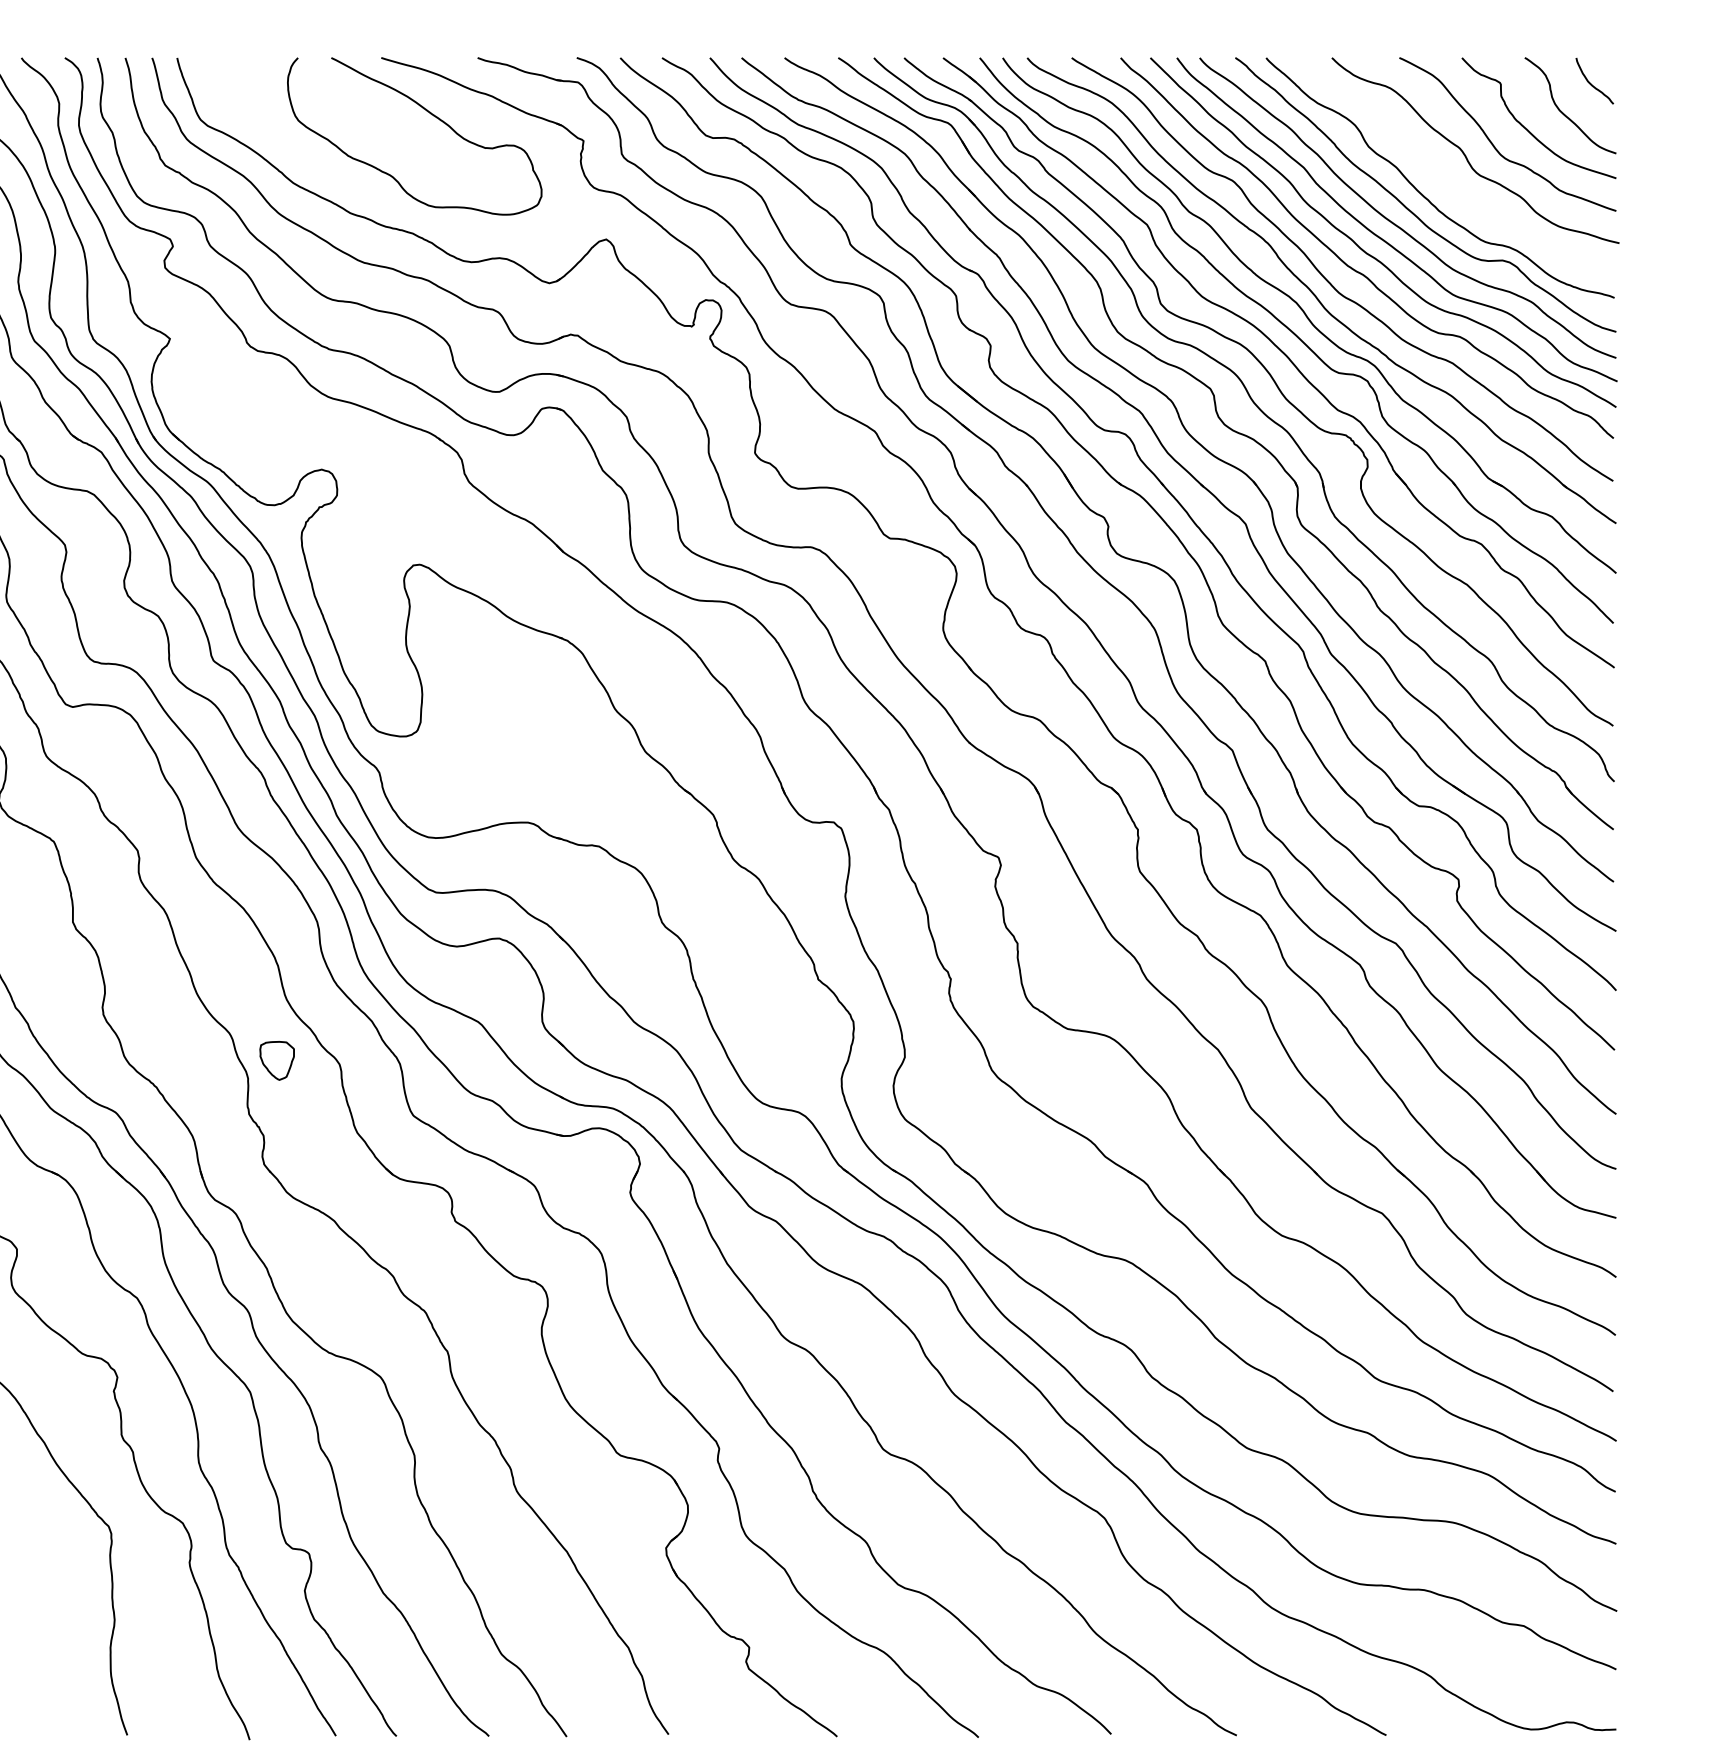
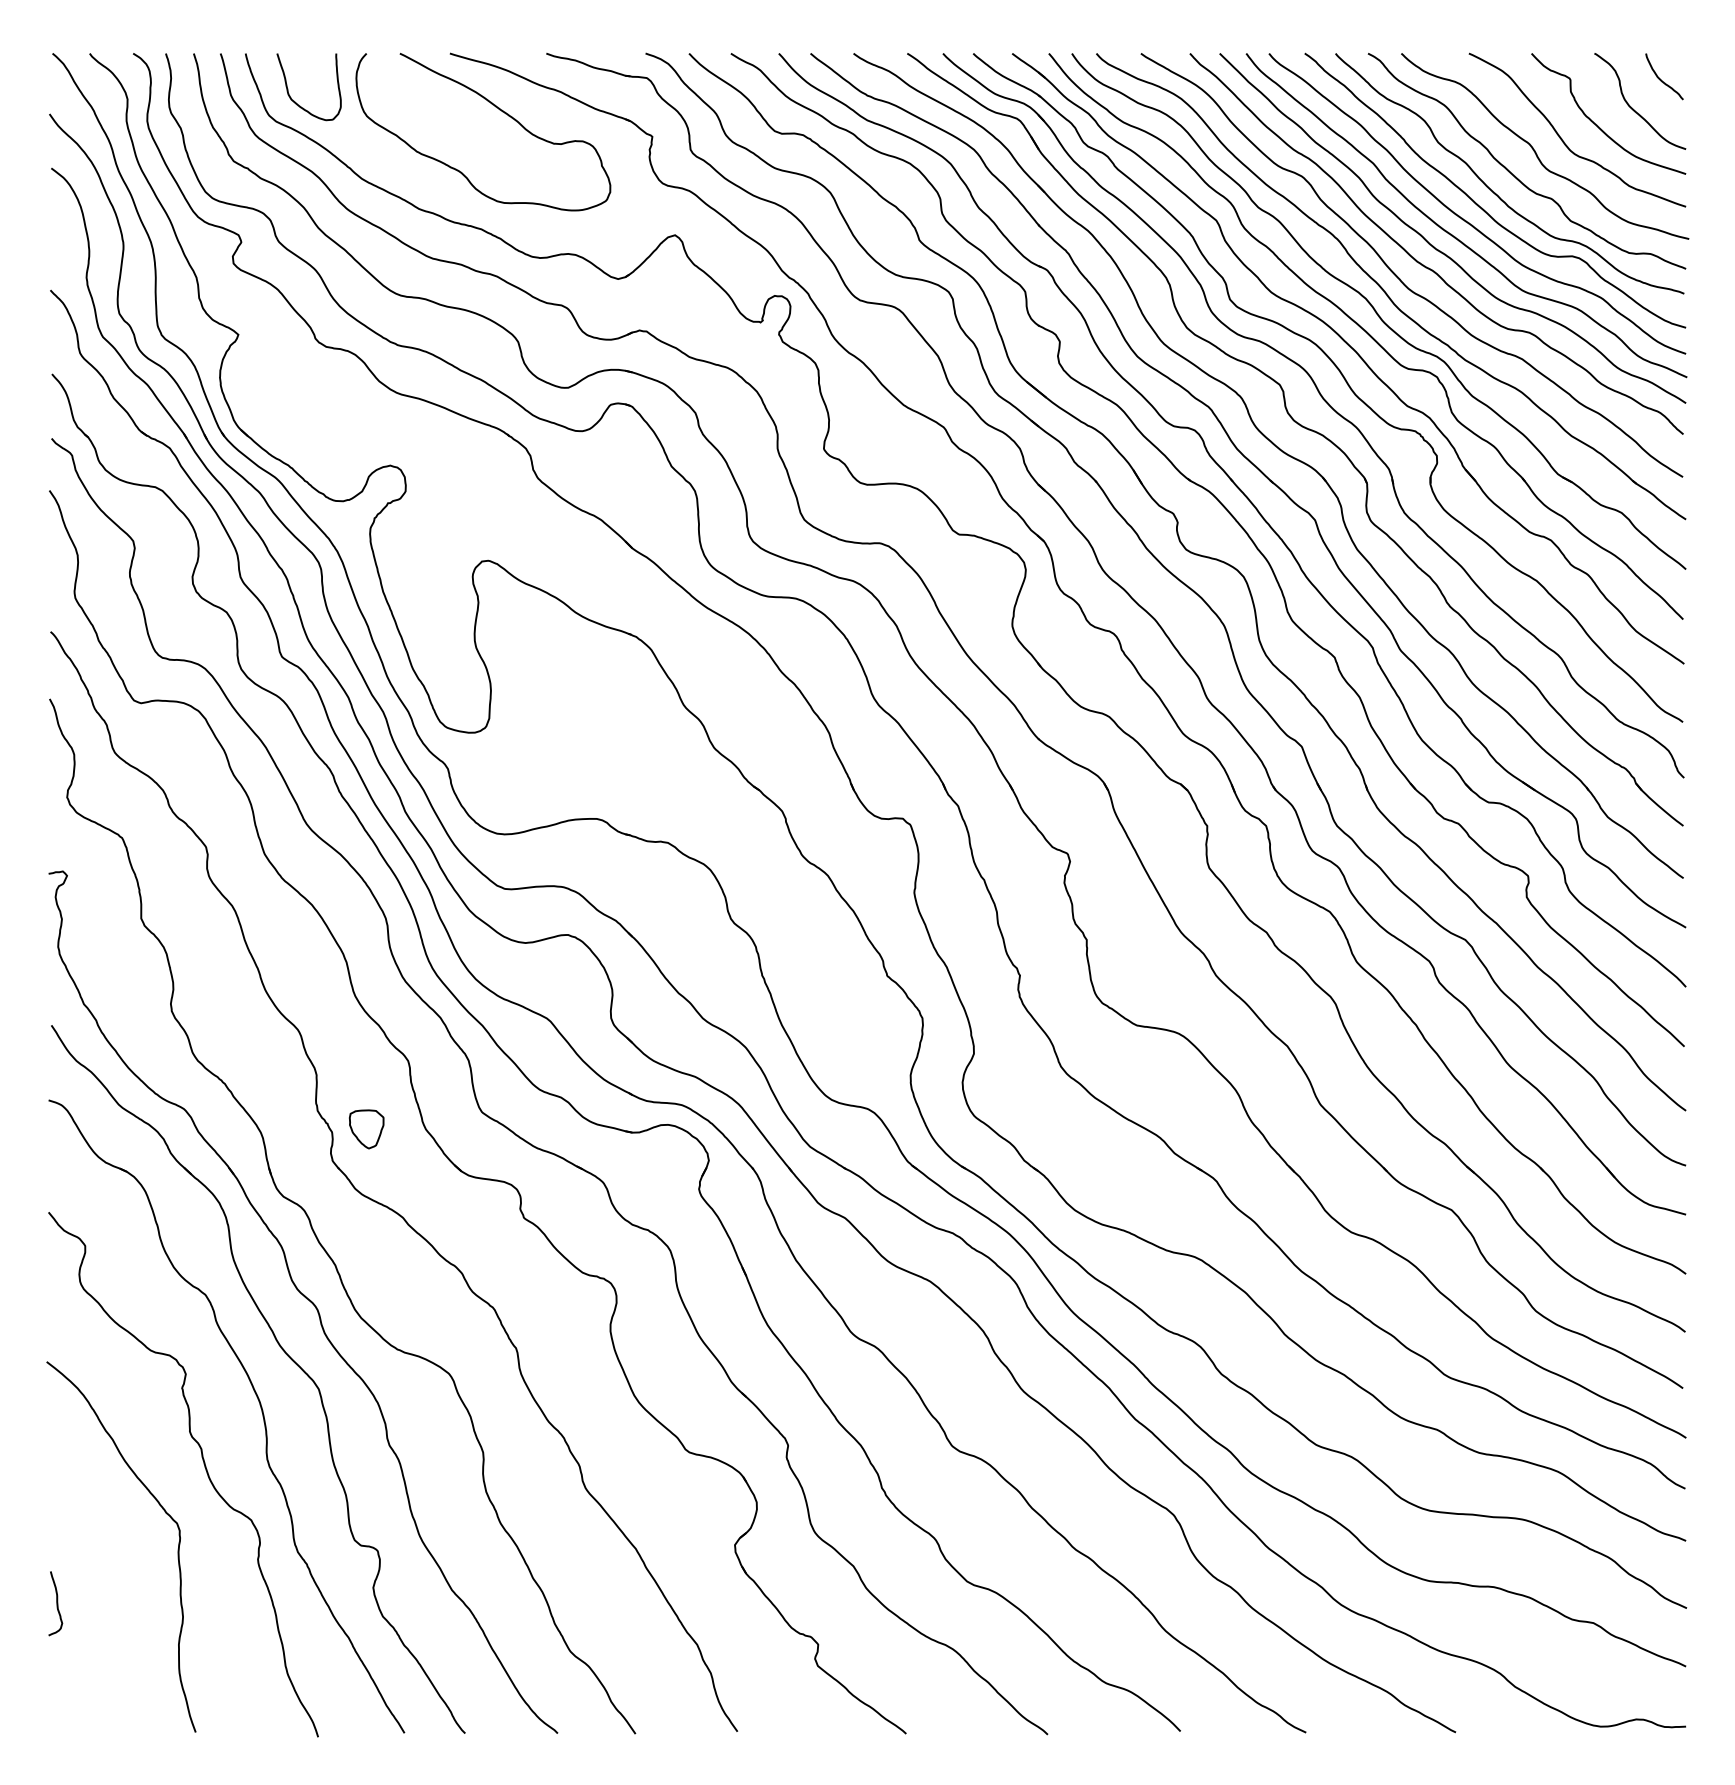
curve: (226, 104) -> (294, 100), added
curve: (1445, 179) -> (1515, 175), added
part: (276, 1060) -> (366, 1129), moved

